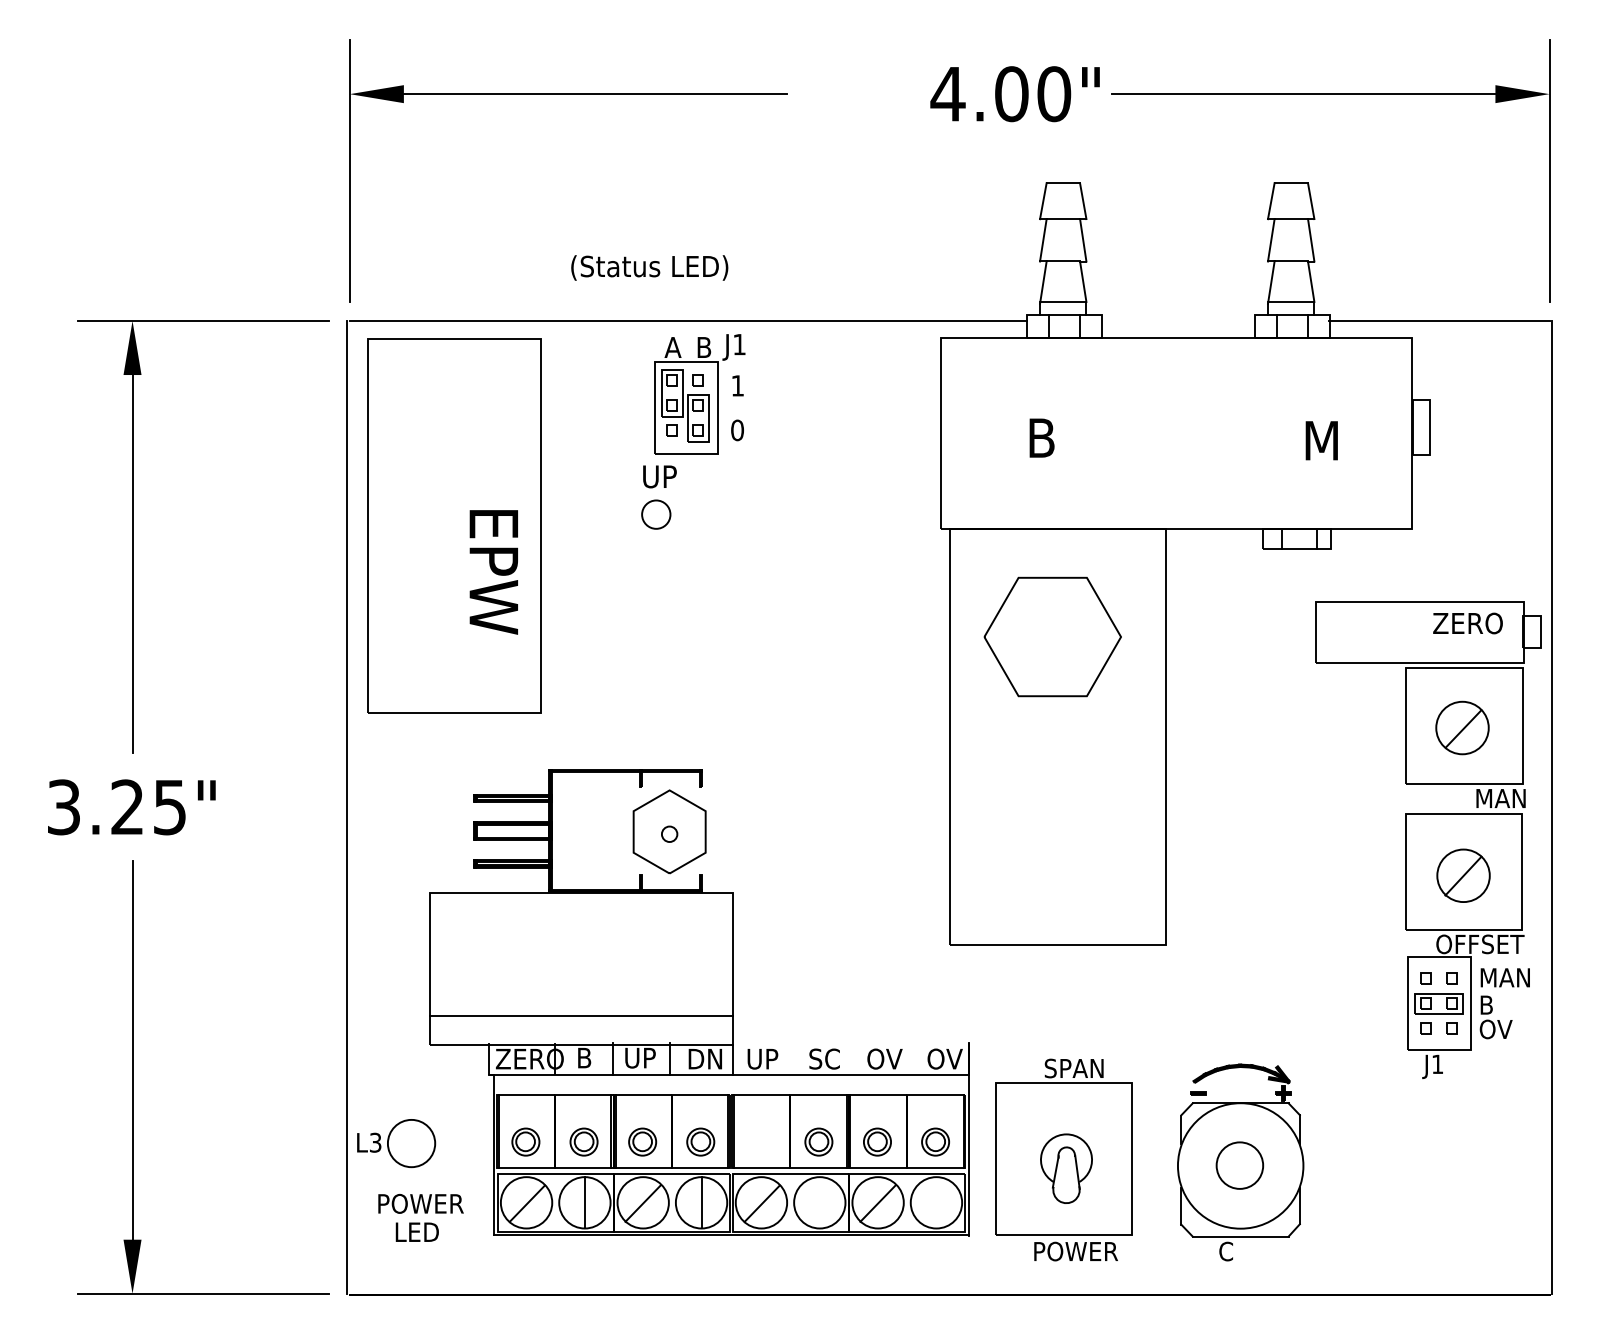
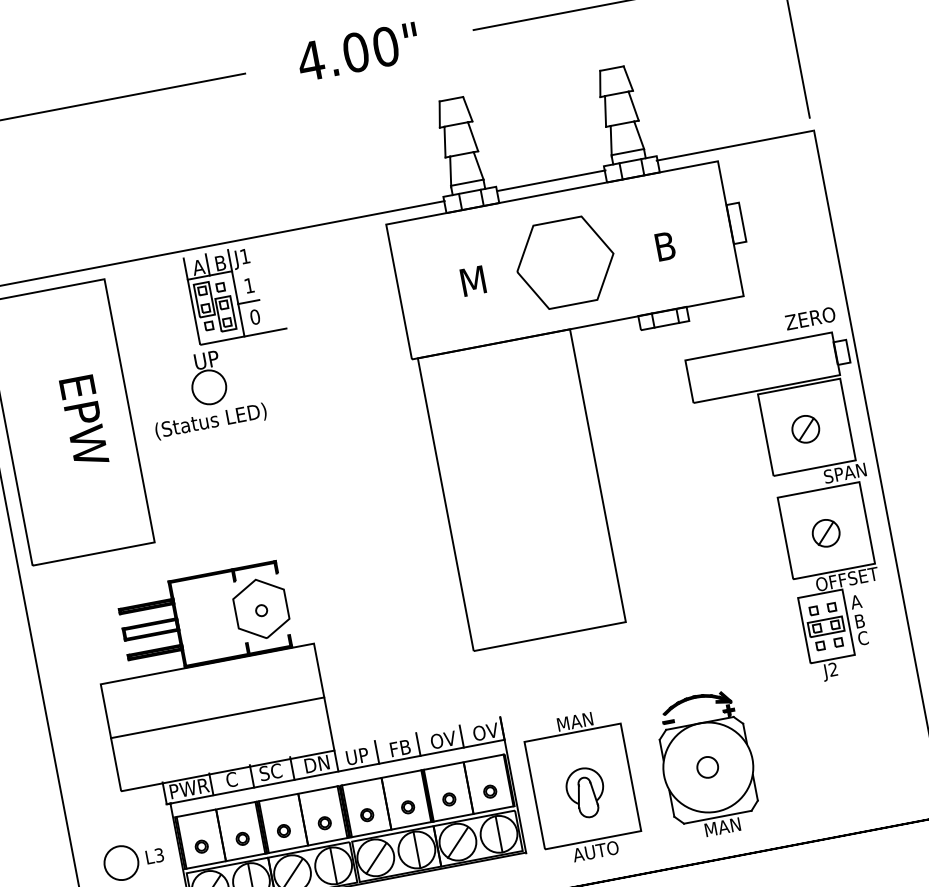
text: (1014, 94) -> (357, 52), moved
text: (649, 267) -> (210, 421), moved
line: (1178, 320) -> (550, 180), added
line: (654, 346) -> (185, 269), added
line: (686, 346) -> (207, 264), added
line: (717, 346) -> (229, 260), added
line: (732, 408) -> (248, 302), added
text: (1047, 437) -> (474, 280), B -> M
text: (1323, 440) -> (669, 245), M -> B
line: (747, 454) -> (265, 332), added
circle: (655, 514) -> (208, 387), size x1.67
text: (493, 572) -> (83, 421), moved
text: (1467, 623) -> (810, 318), moved
part: (1052, 636) -> (565, 262), moved
part: (1462, 727) -> (805, 428), size x0.71
text: (1504, 798) -> (844, 473), MAN -> SPAN
part: (1462, 875) -> (825, 533), size x0.71
text: (1504, 977) -> (868, 599), MAN -> A
line: (581, 1015) -> (217, 717), moved
text: (1498, 1029) -> (871, 636), OV -> C
text: (584, 1057) -> (231, 779), B -> C
text: (639, 1057) -> (270, 771), UP -> SC
text: (529, 1058) -> (193, 787), ZERO -> PWR
line: (790, 1058) -> (376, 752), added
text: (824, 1058) -> (400, 747), SC -> FB
line: (849, 1058) -> (418, 744), added
line: (910, 1058) -> (461, 736), added
text: (1437, 1063) -> (833, 668), J1 -> J2
text: (1073, 1068) -> (577, 721), SPAN -> MAN
part: (525, 1141) -> (201, 846), size x0.62
part: (583, 1141) -> (242, 838), size x0.62
part: (642, 1141) -> (283, 830), size x0.62
part: (700, 1141) -> (324, 822), size x0.62
part: (760, 1141) -> (366, 814), added
part: (818, 1141) -> (407, 807), size x0.62
part: (877, 1141) -> (449, 799), size x0.62
part: (935, 1141) -> (490, 791), size x0.62
text: (369, 1142) -> (155, 855), moved
circle: (1239, 1165) -> (707, 767), size x0.62
line: (819, 1202) -> (416, 849), added
line: (936, 1202) -> (499, 834), added
text: (1074, 1251) -> (602, 850), POWER -> AUTO
text: (1244, 1251) -> (722, 827), C -> MAN

